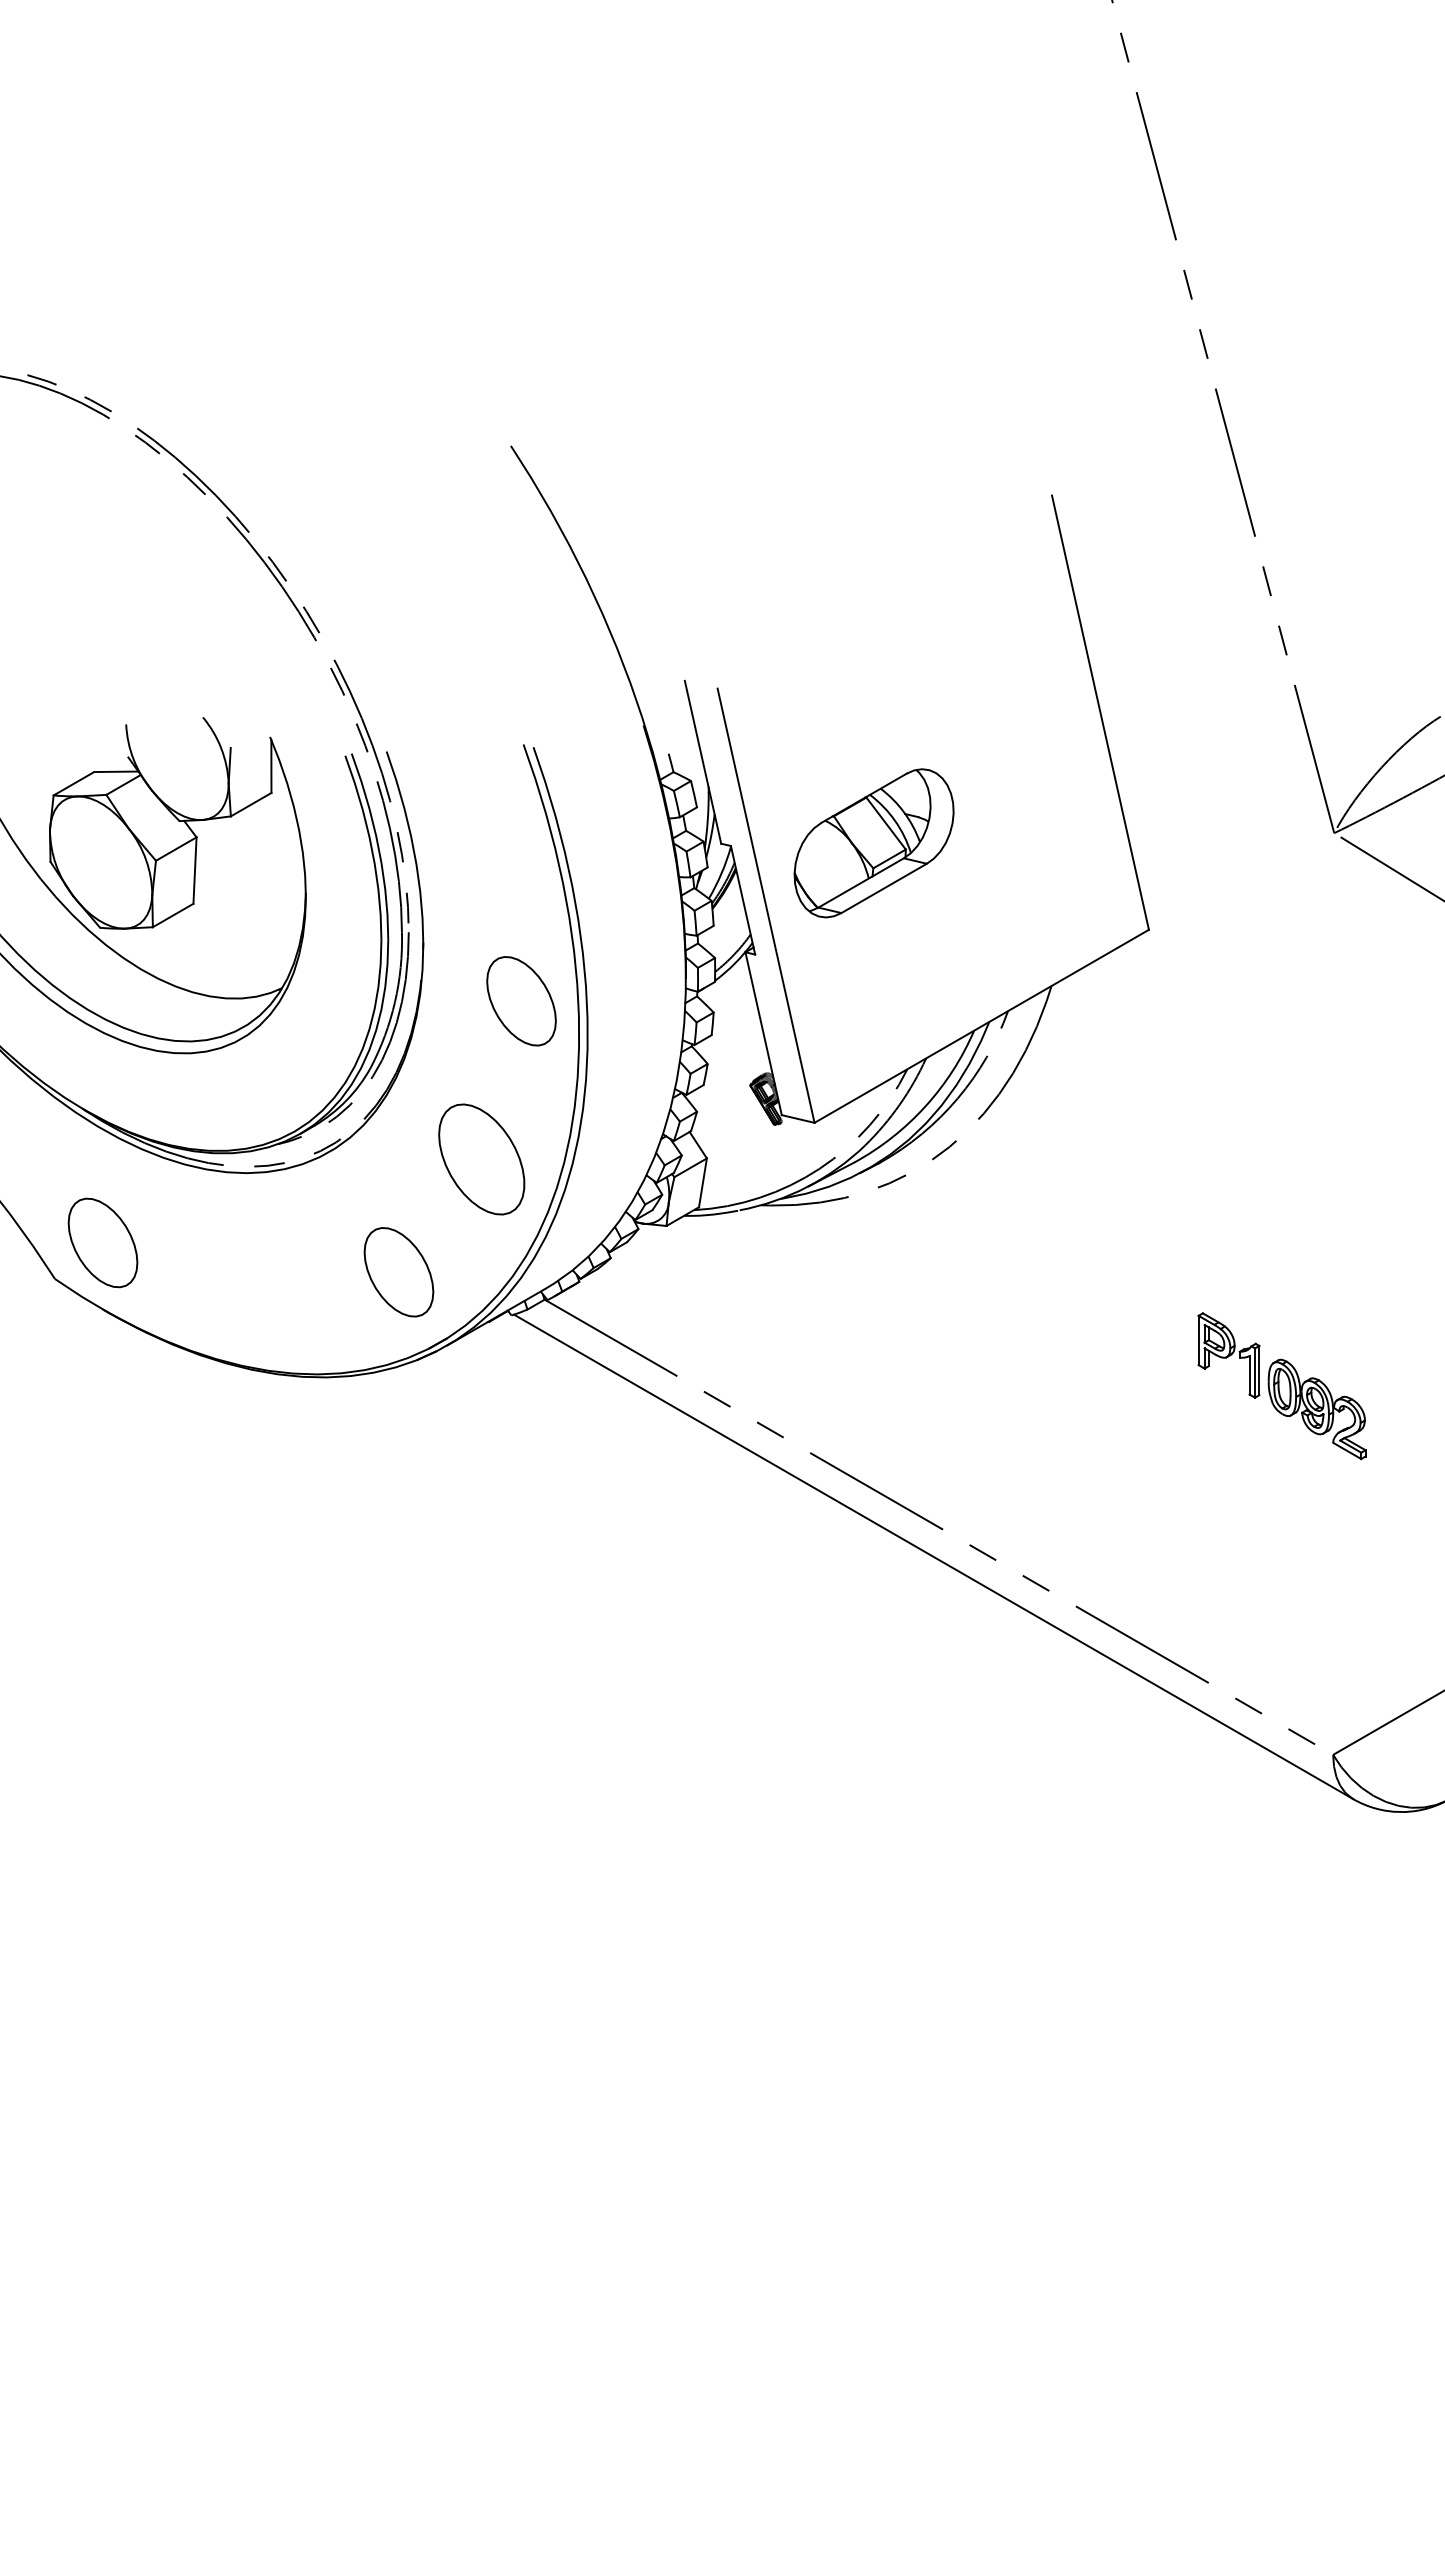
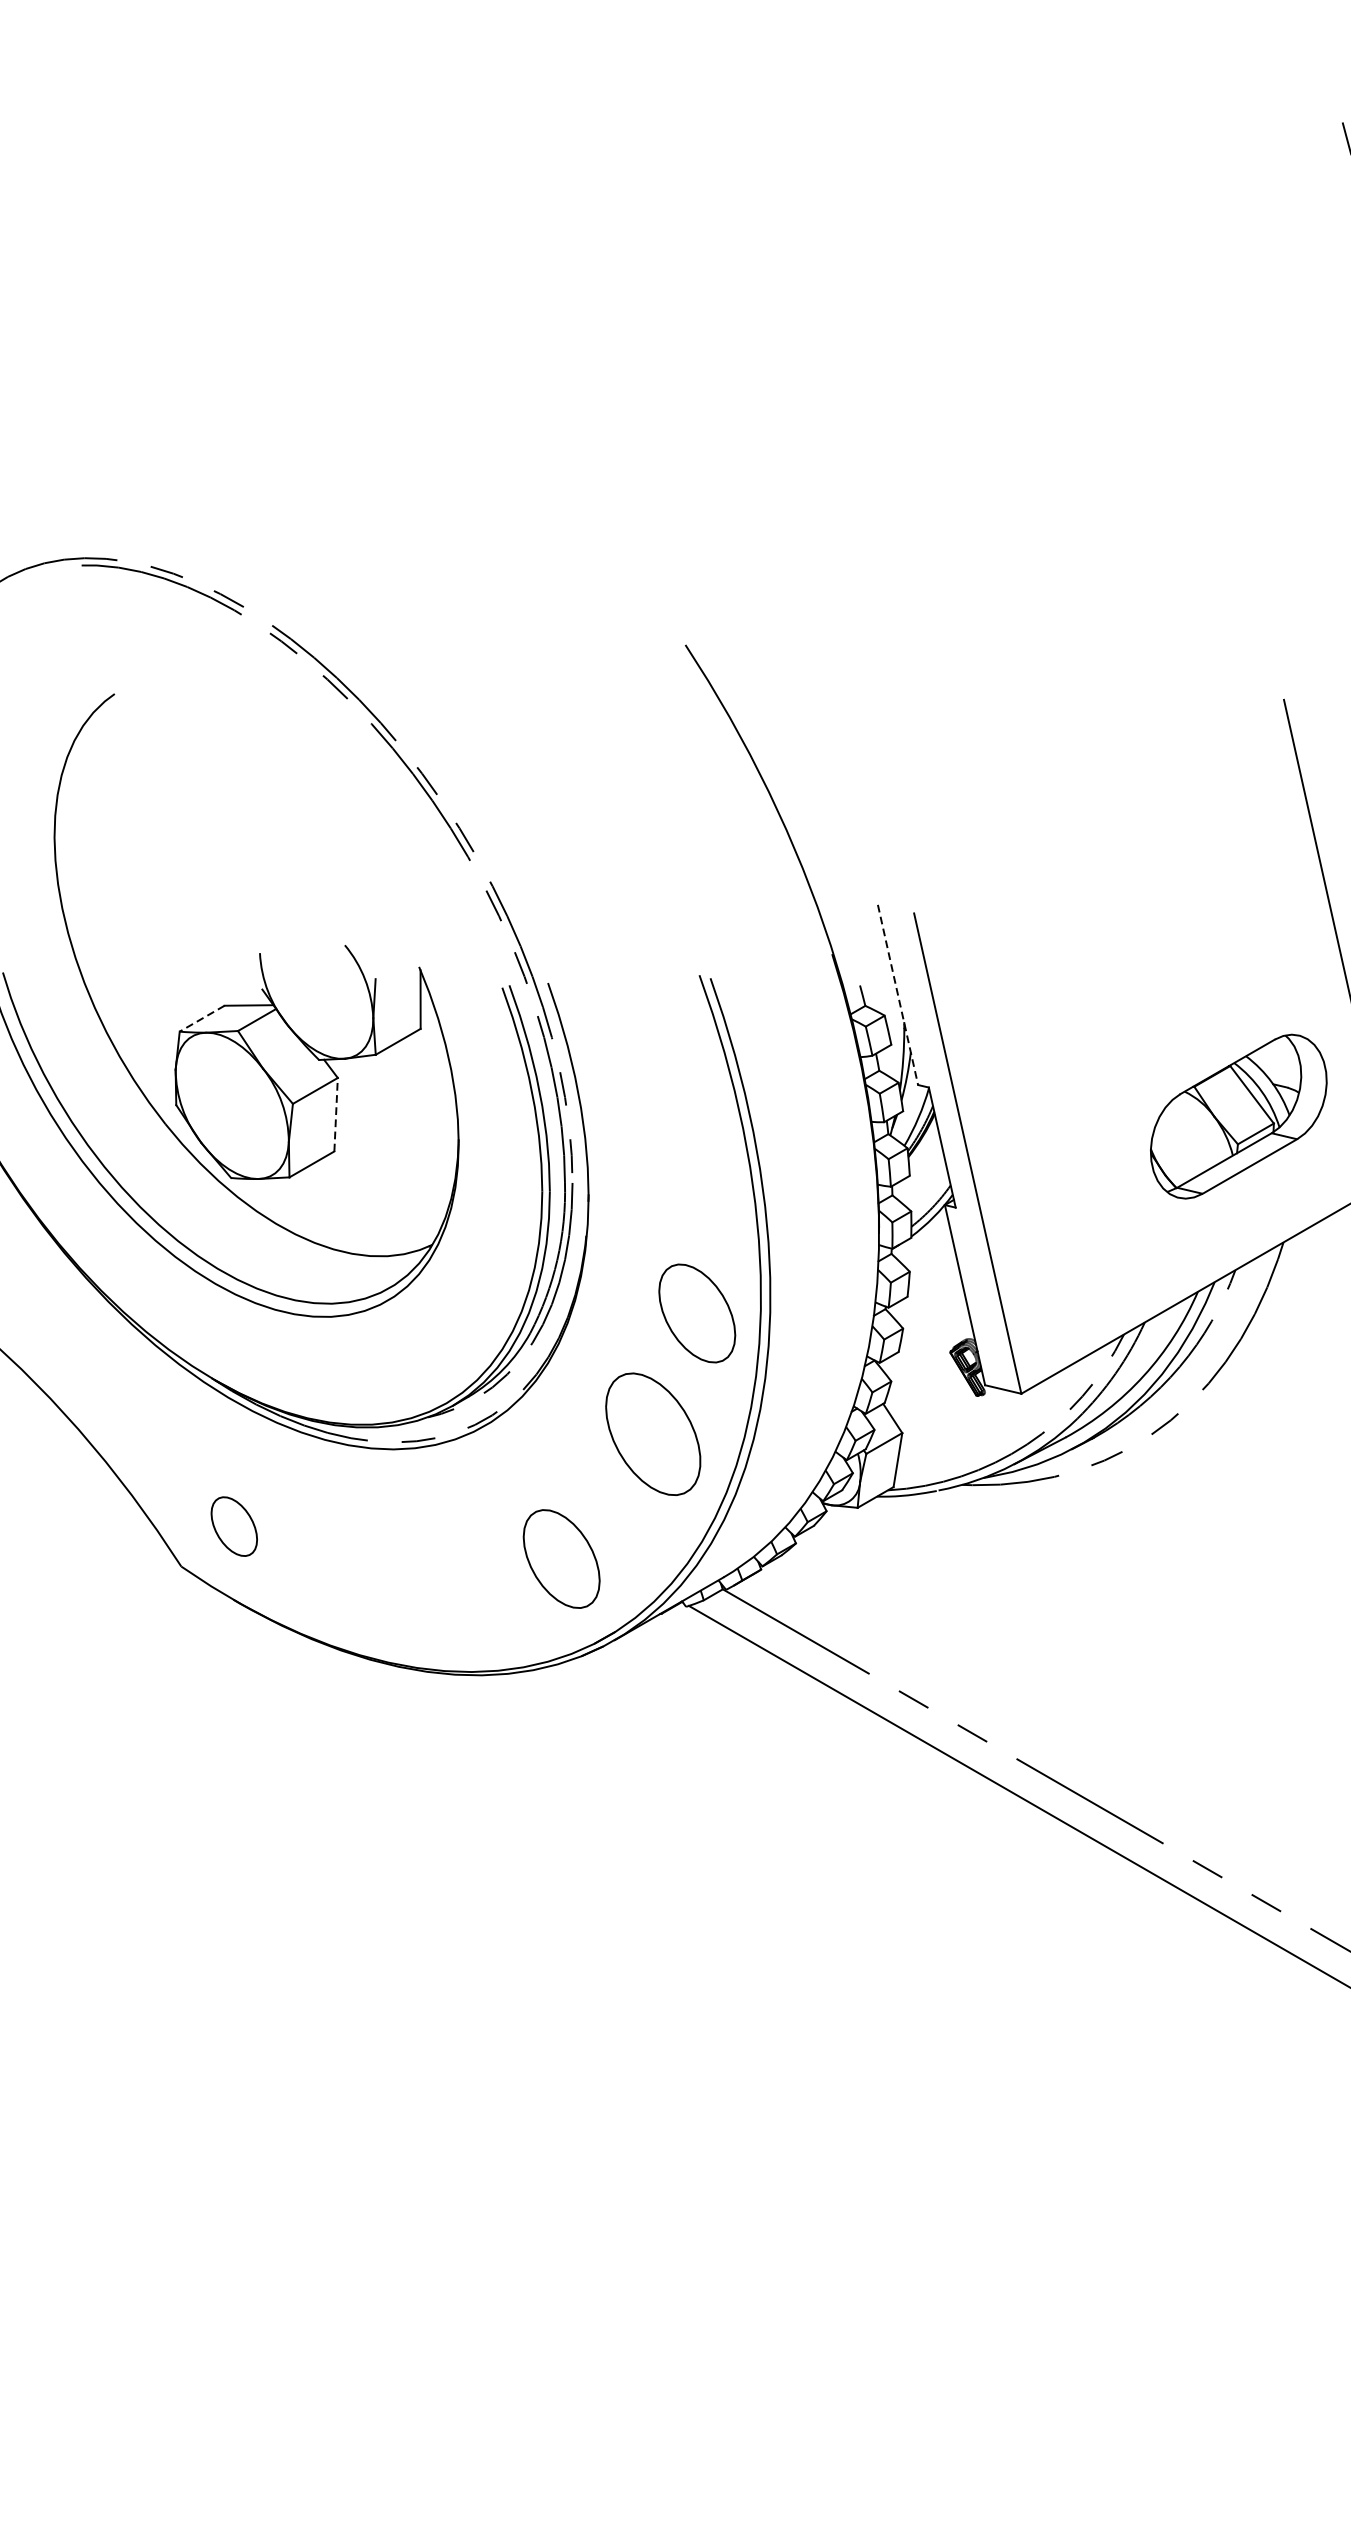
line: (703, 762) -> (898, 995), solid -> dashed
line: (73, 784) -> (201, 1019), solid -> dashed
part: (873, 843) -> (1238, 1116), moved
line: (195, 870) -> (336, 1114), solid -> dashed
part: (521, 1001) -> (697, 1313), moved
part: (102, 1242) -> (233, 1526), size x0.6

